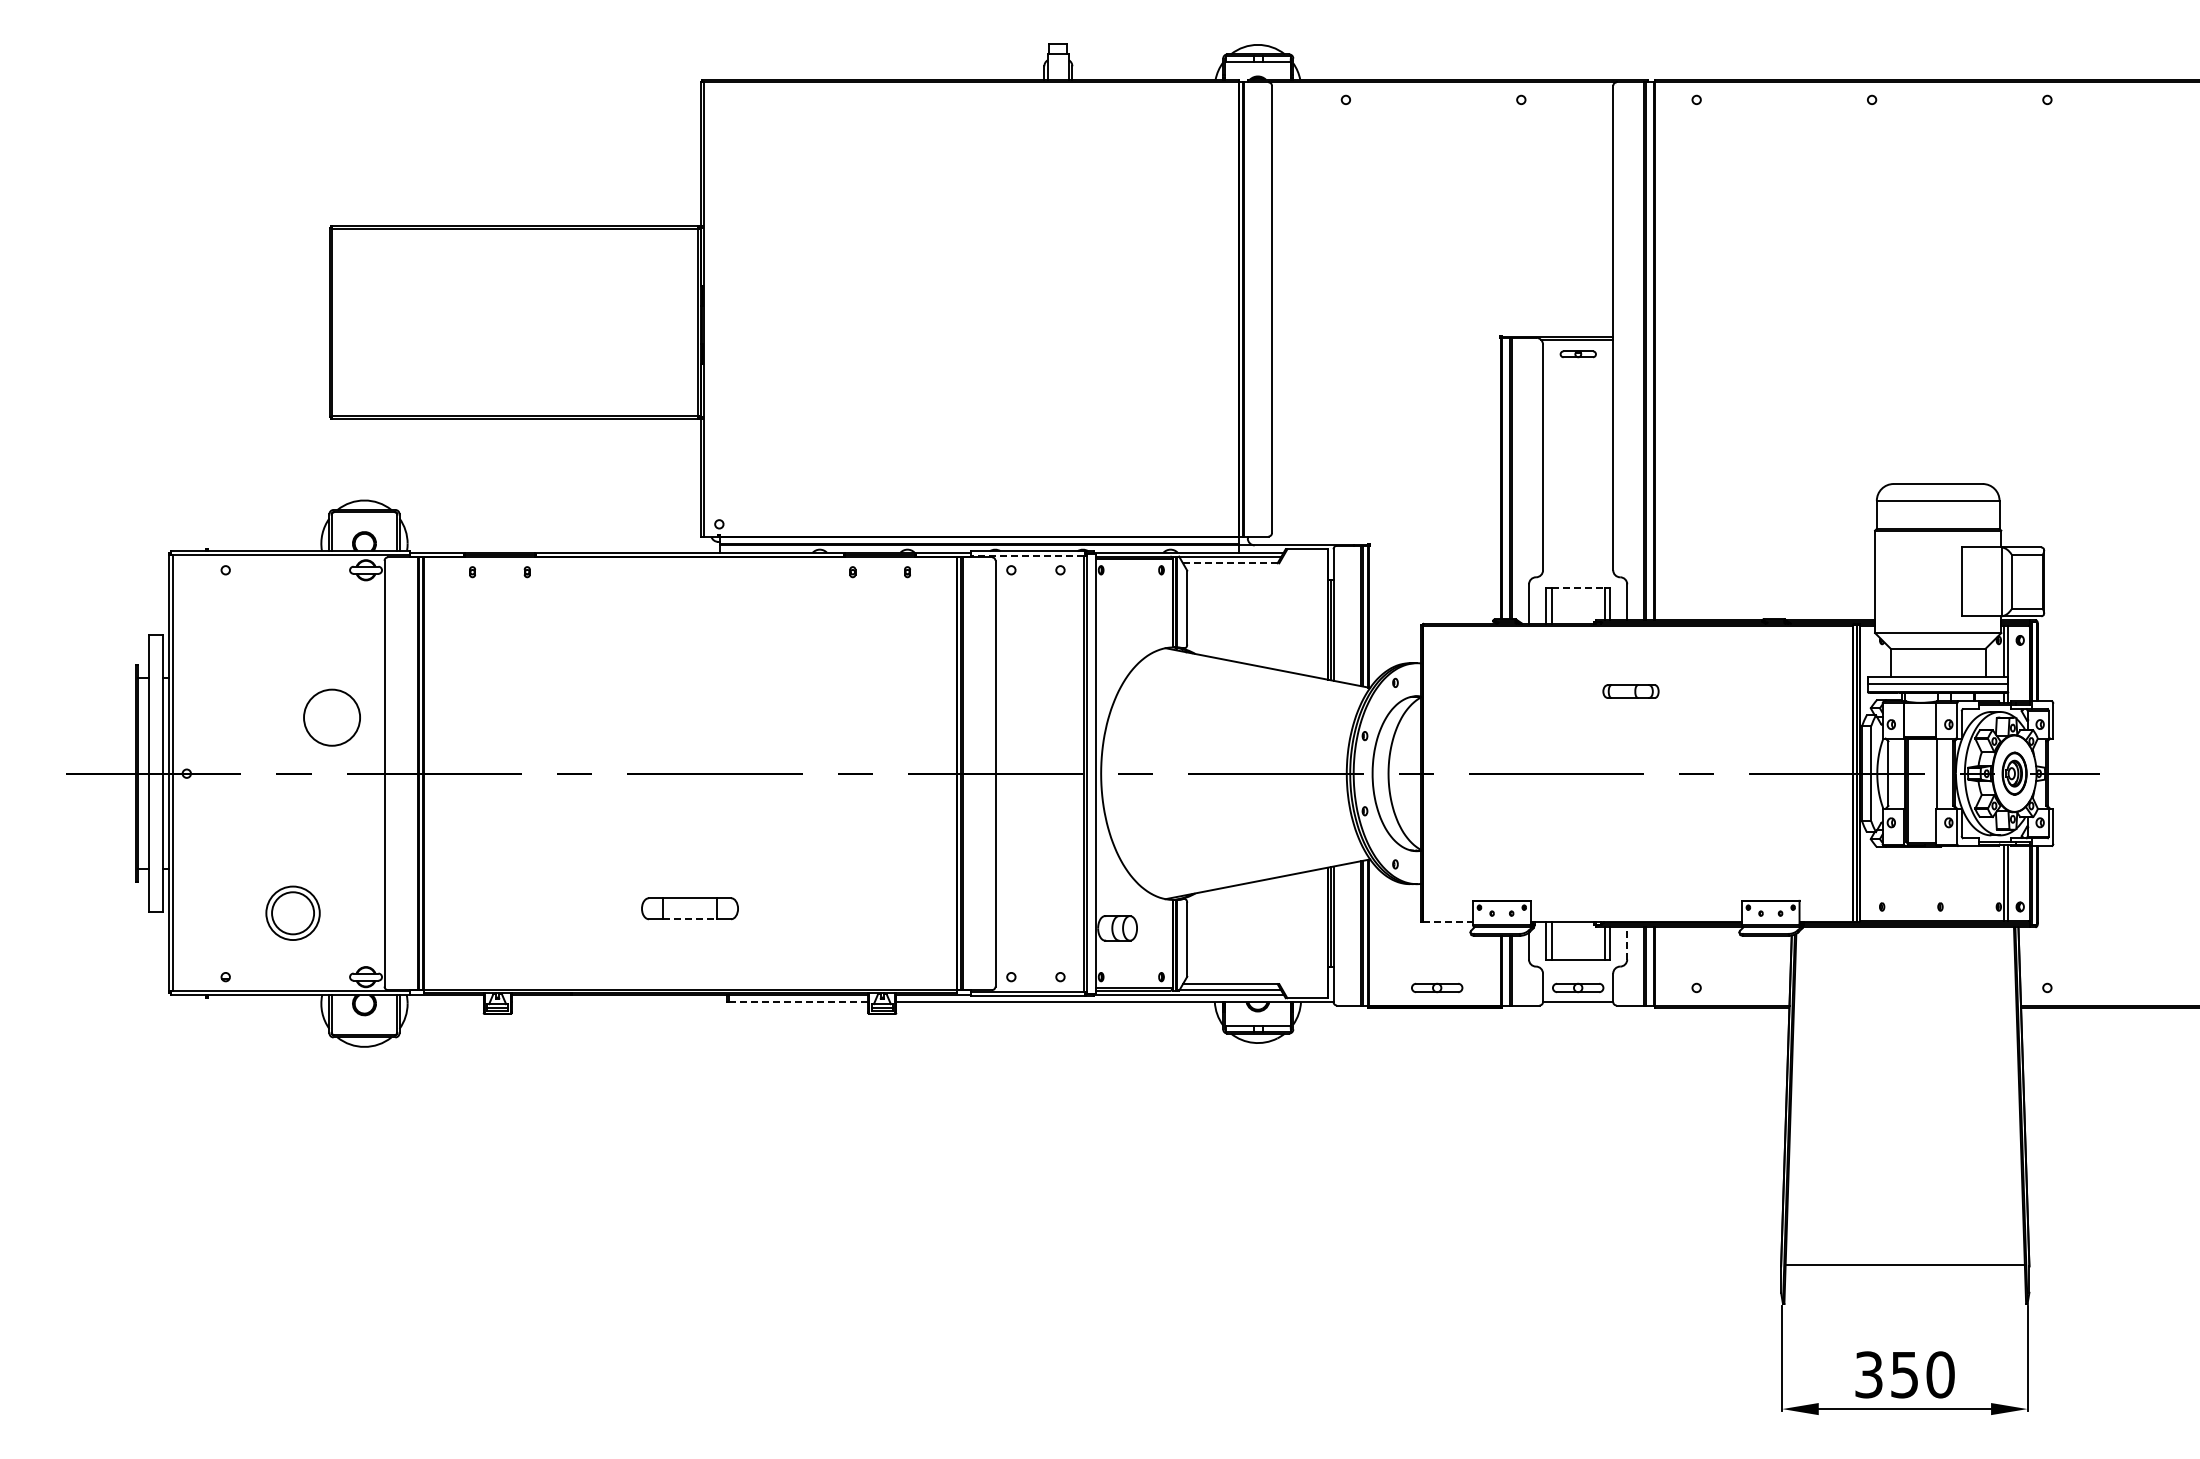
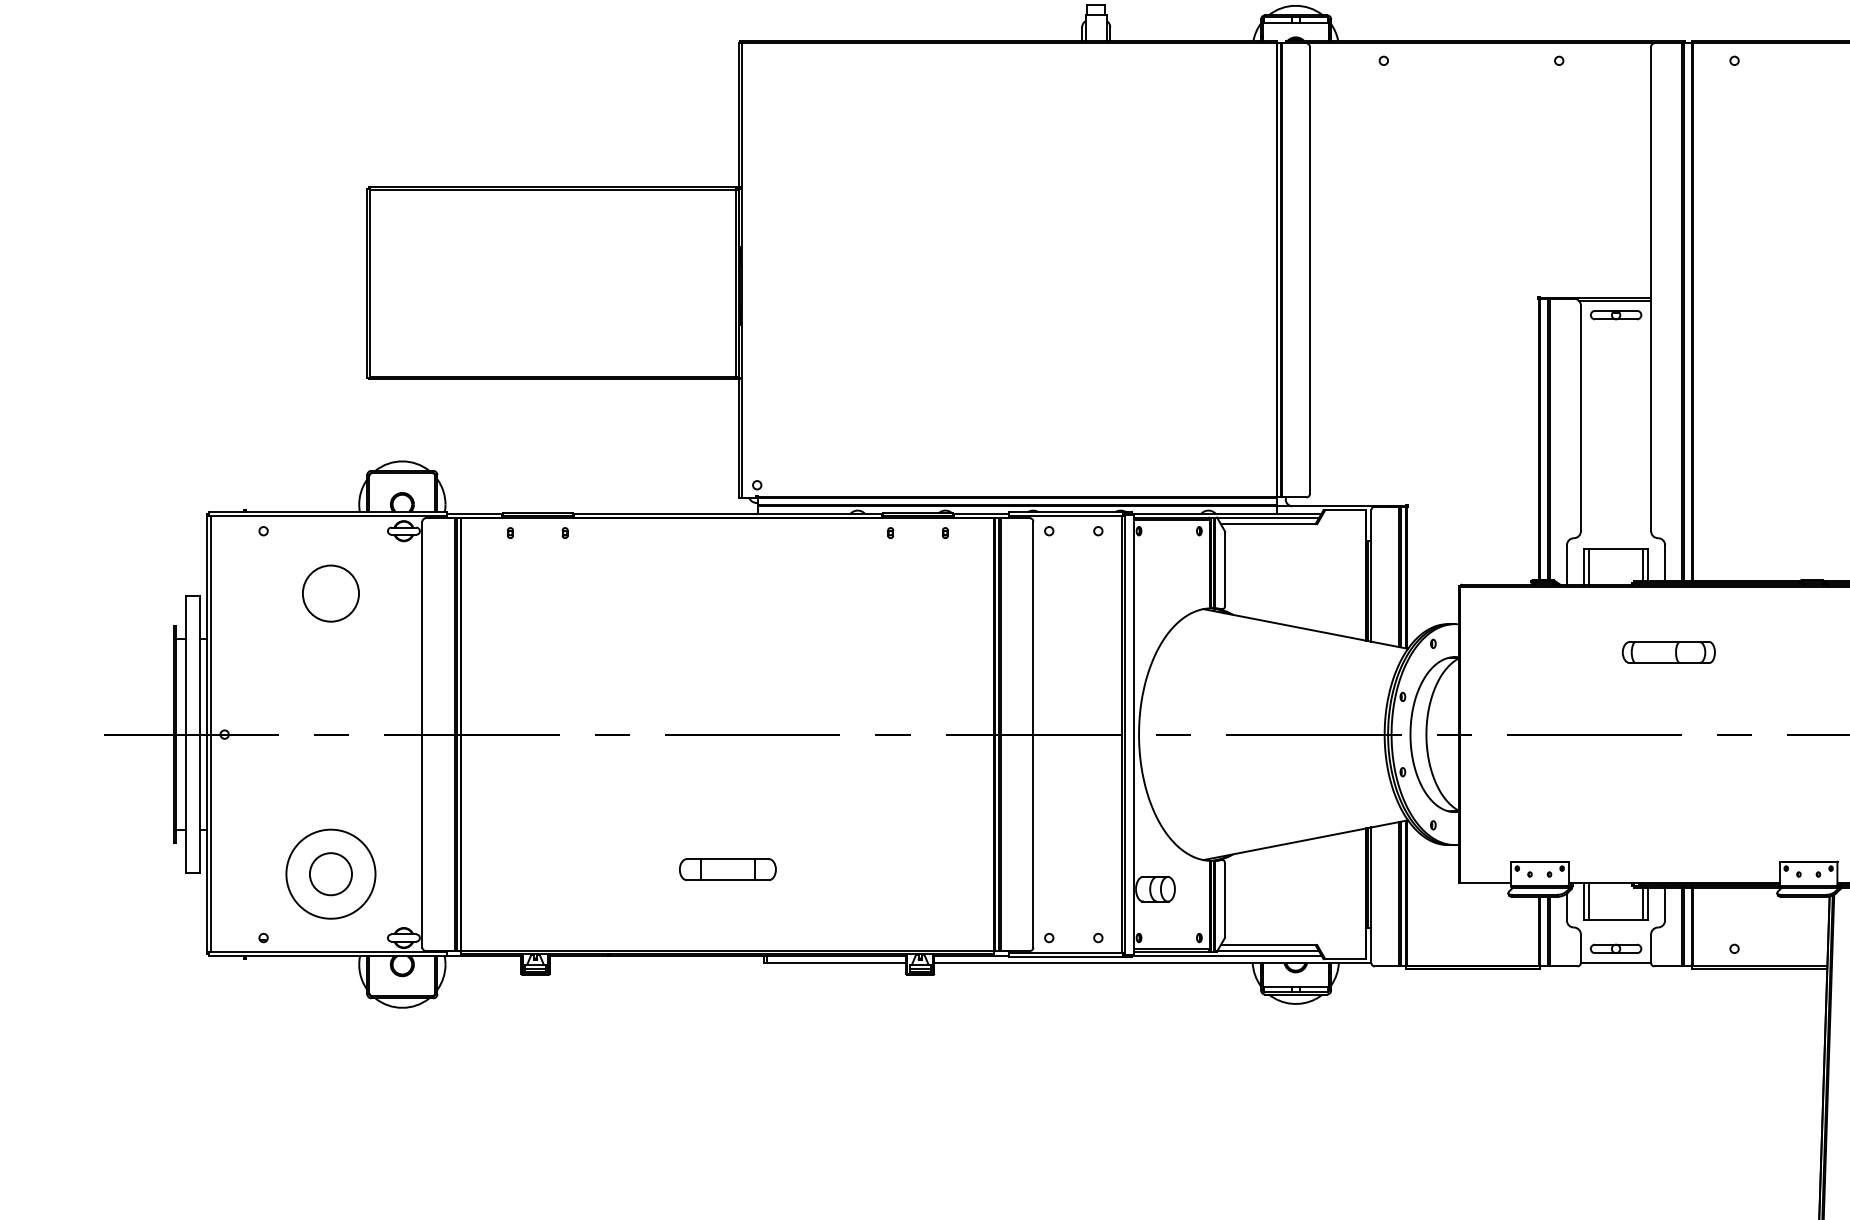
part: (1578, 354) -> (1616, 315), size x1.43
line: (1027, 555) -> (1065, 516), dashed -> solid
line: (1231, 563) -> (1269, 524), dashed -> solid
line: (1578, 587) -> (1616, 548), dashed -> solid
part: (1630, 691) -> (1668, 652), size x1.67
circle: (331, 717) -> (330, 593), moved
circle: (292, 912) -> (330, 873), size x1.67
line: (690, 919) -> (728, 880), dashed -> solid
line: (1448, 922) -> (1486, 883), dashed -> solid
line: (1627, 942) -> (1665, 903), dashed -> solid
part: (1437, 987) -> (1475, 948), removed
line: (798, 1002) -> (836, 963), dashed -> solid

